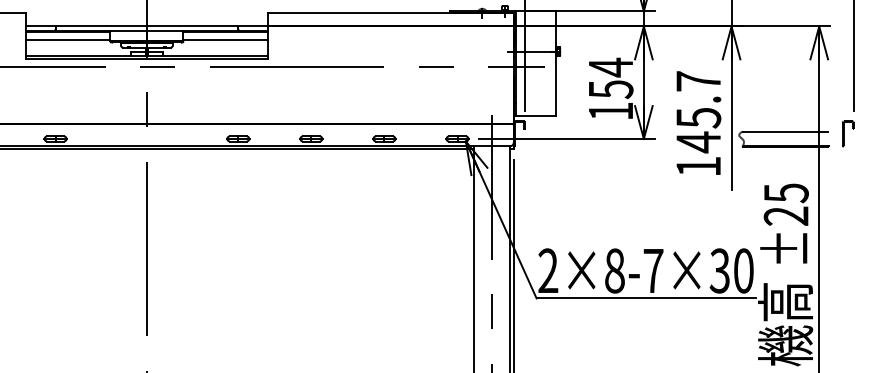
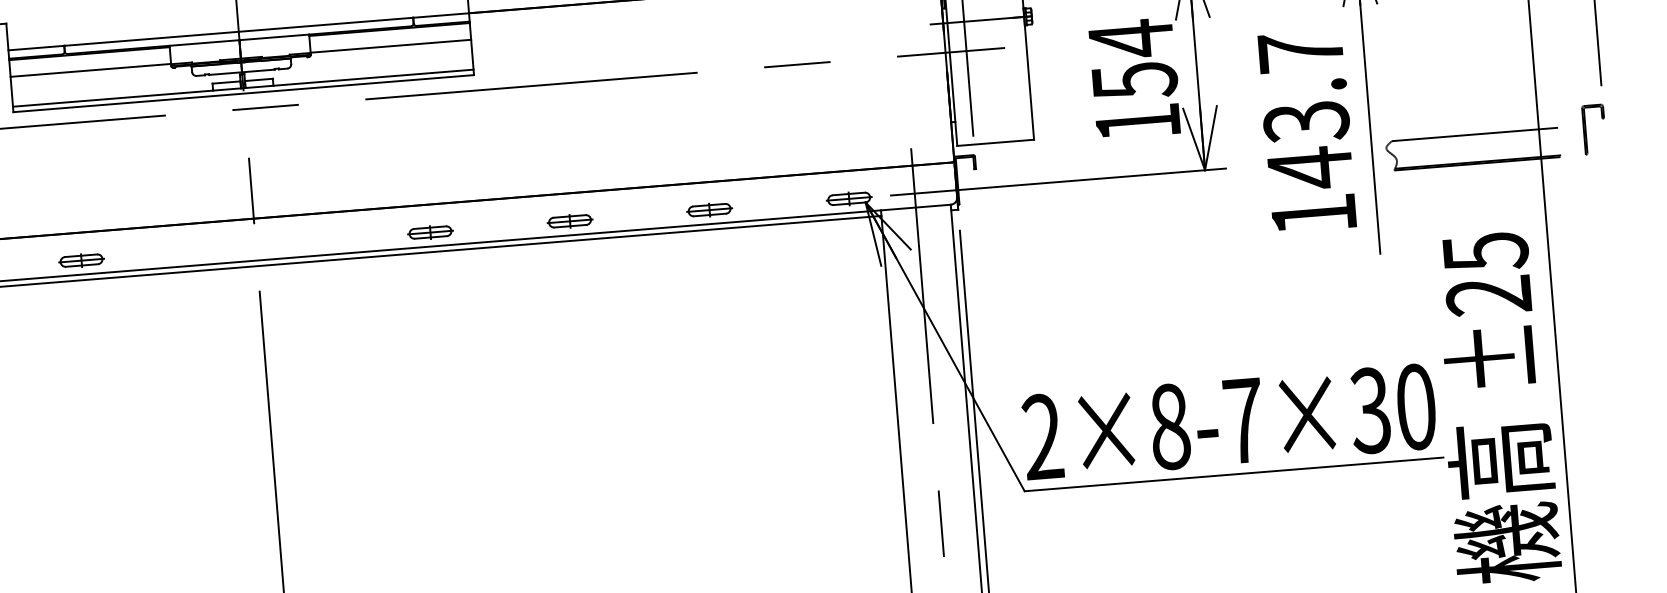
text: (698, 118) -> (1306, 122), 145.7 -> 143.7

